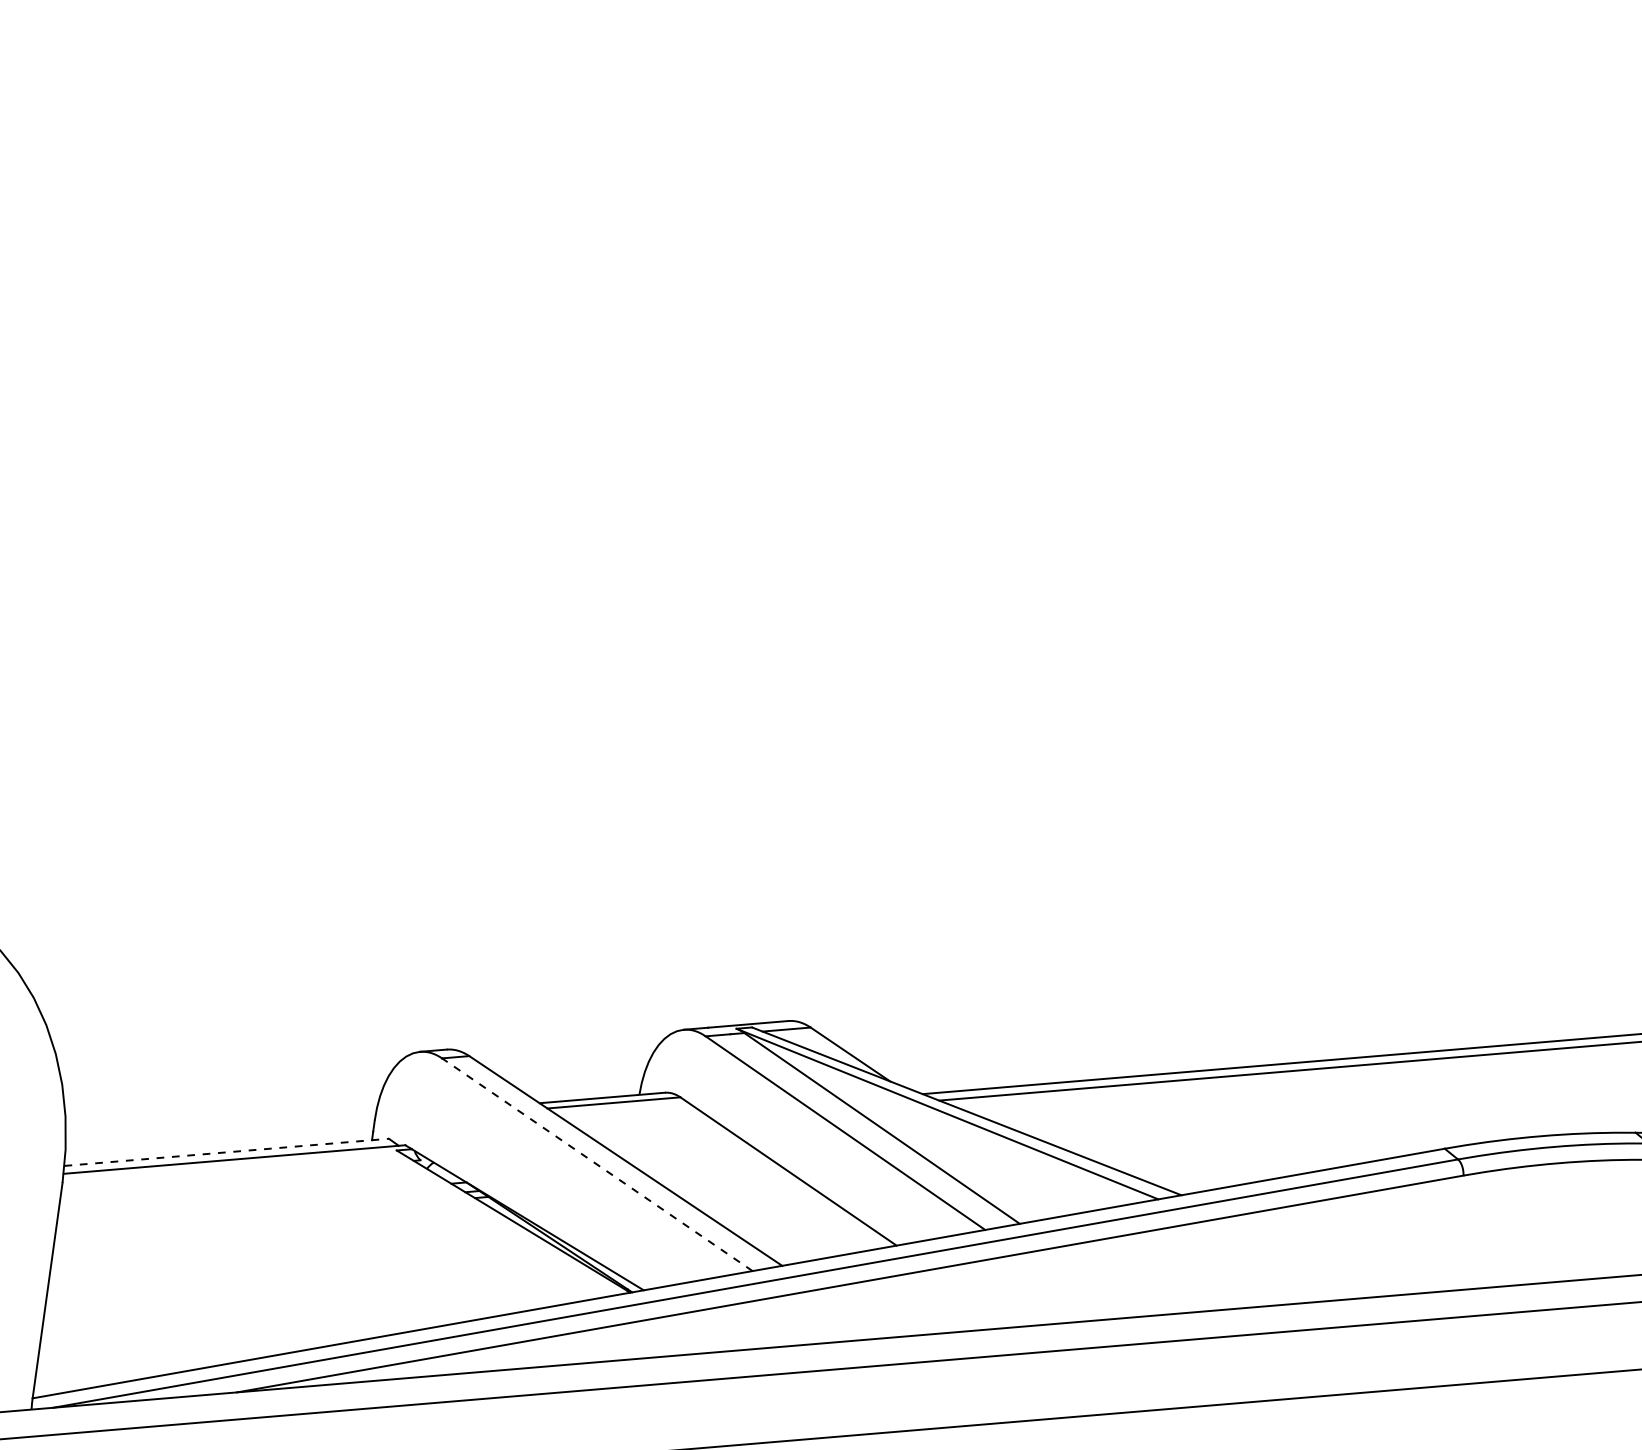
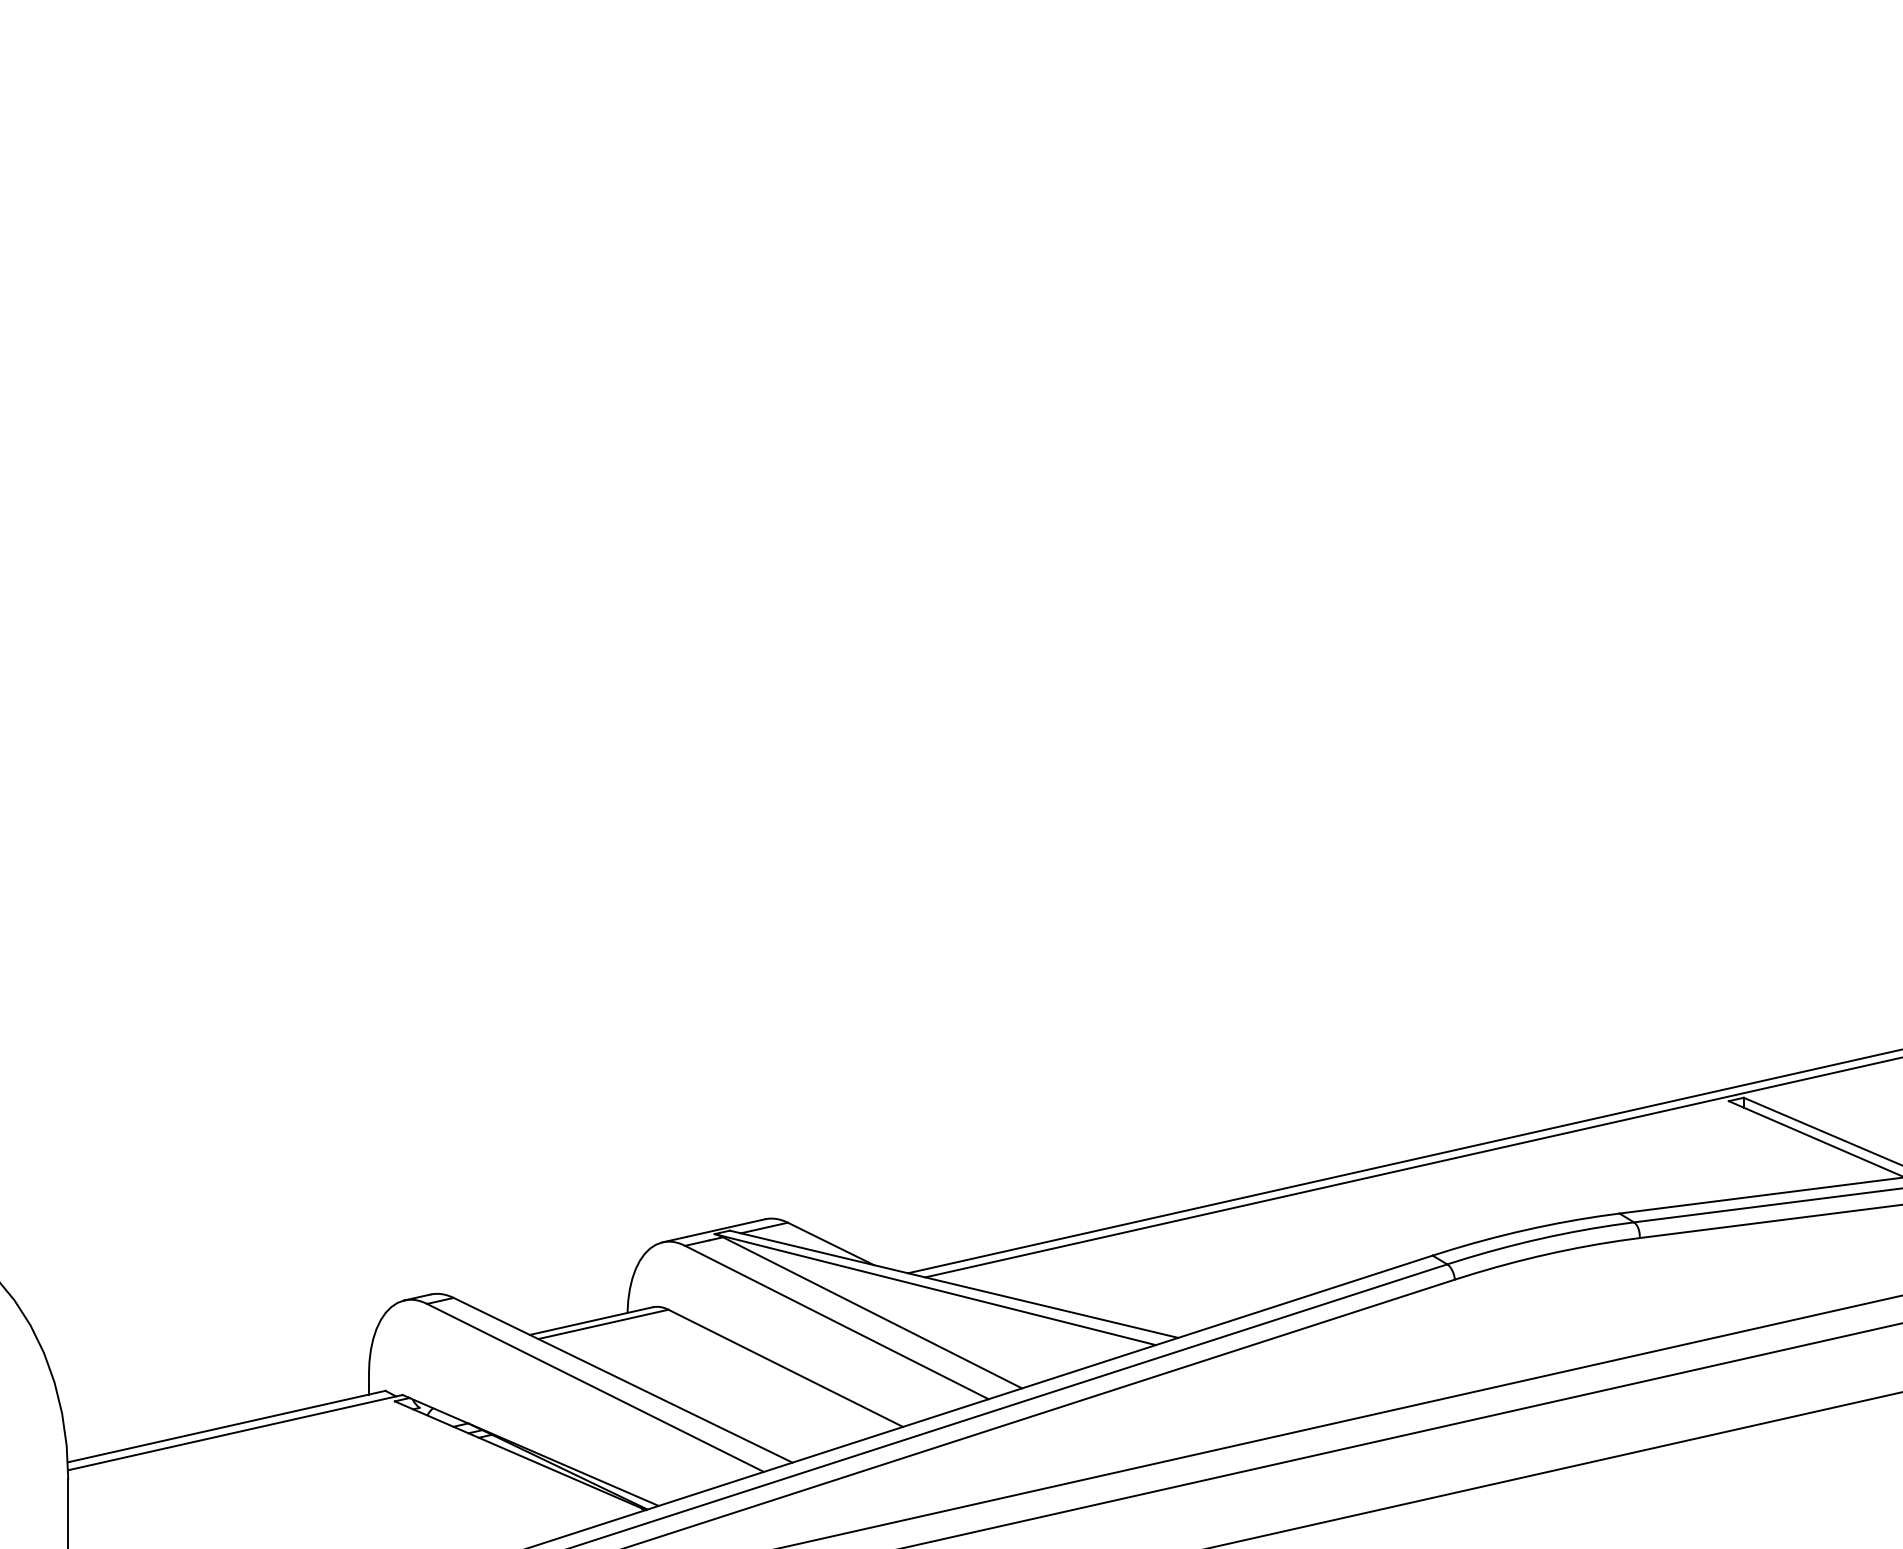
line: (226, 1152) -> (226, 1426), dashed -> solid
line: (597, 1164) -> (595, 1387), dashed -> solid

